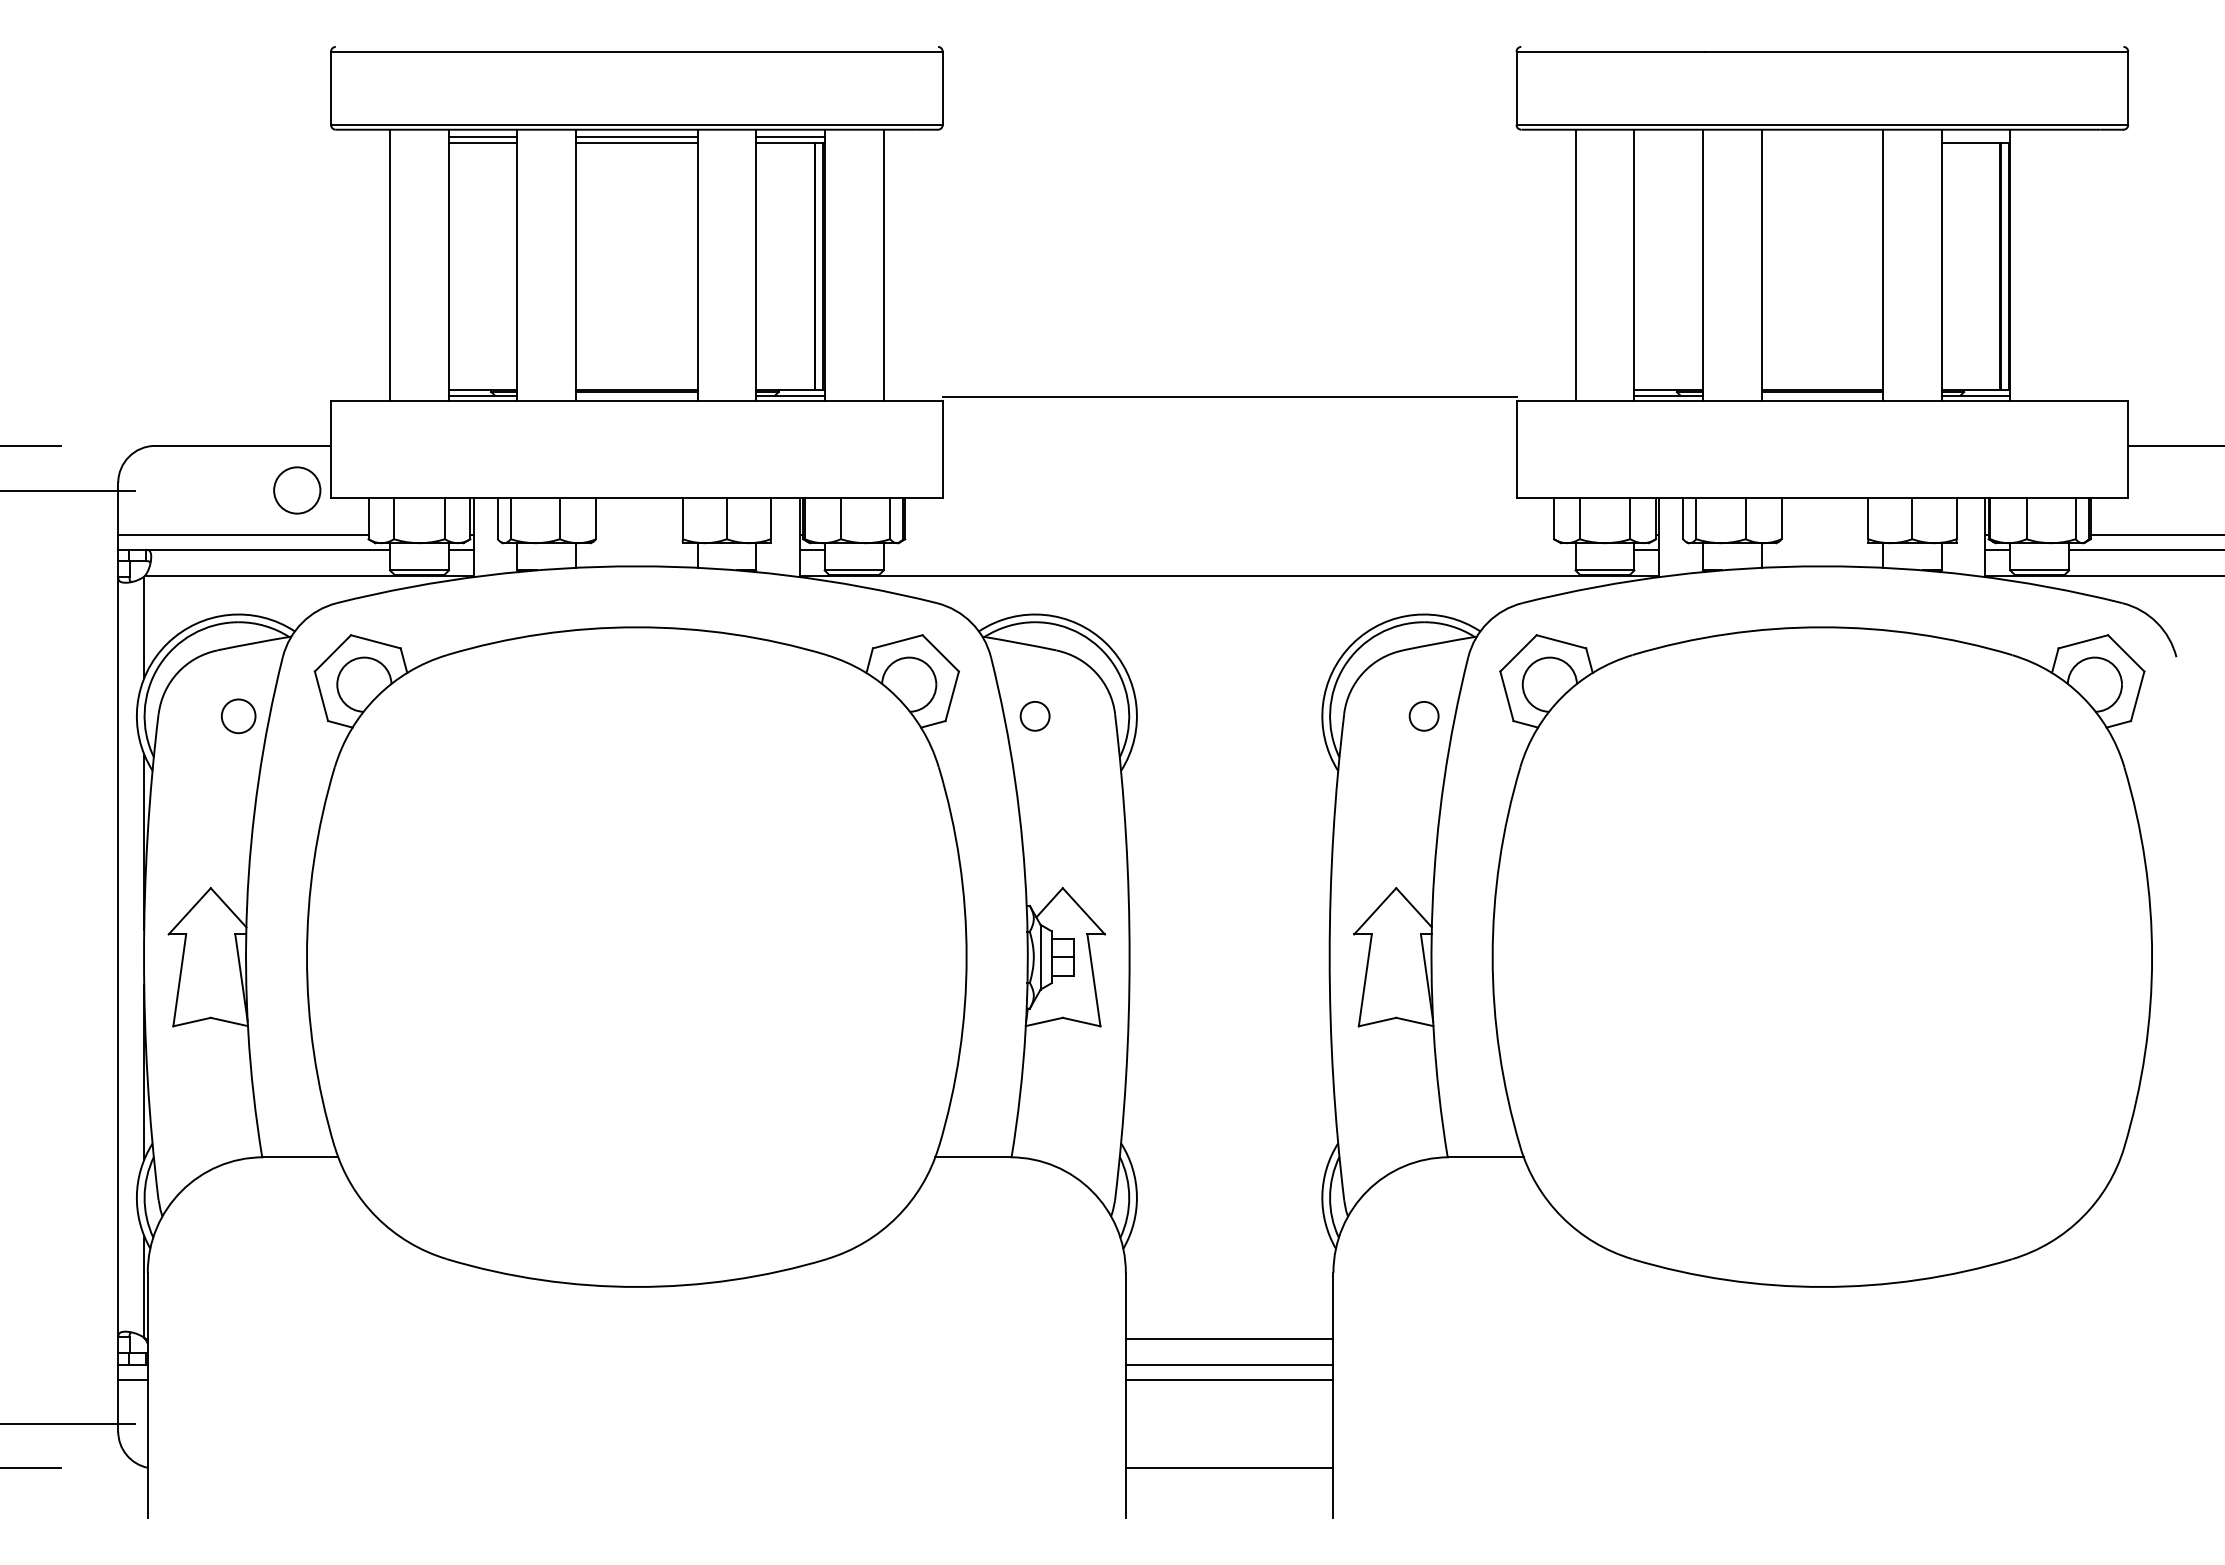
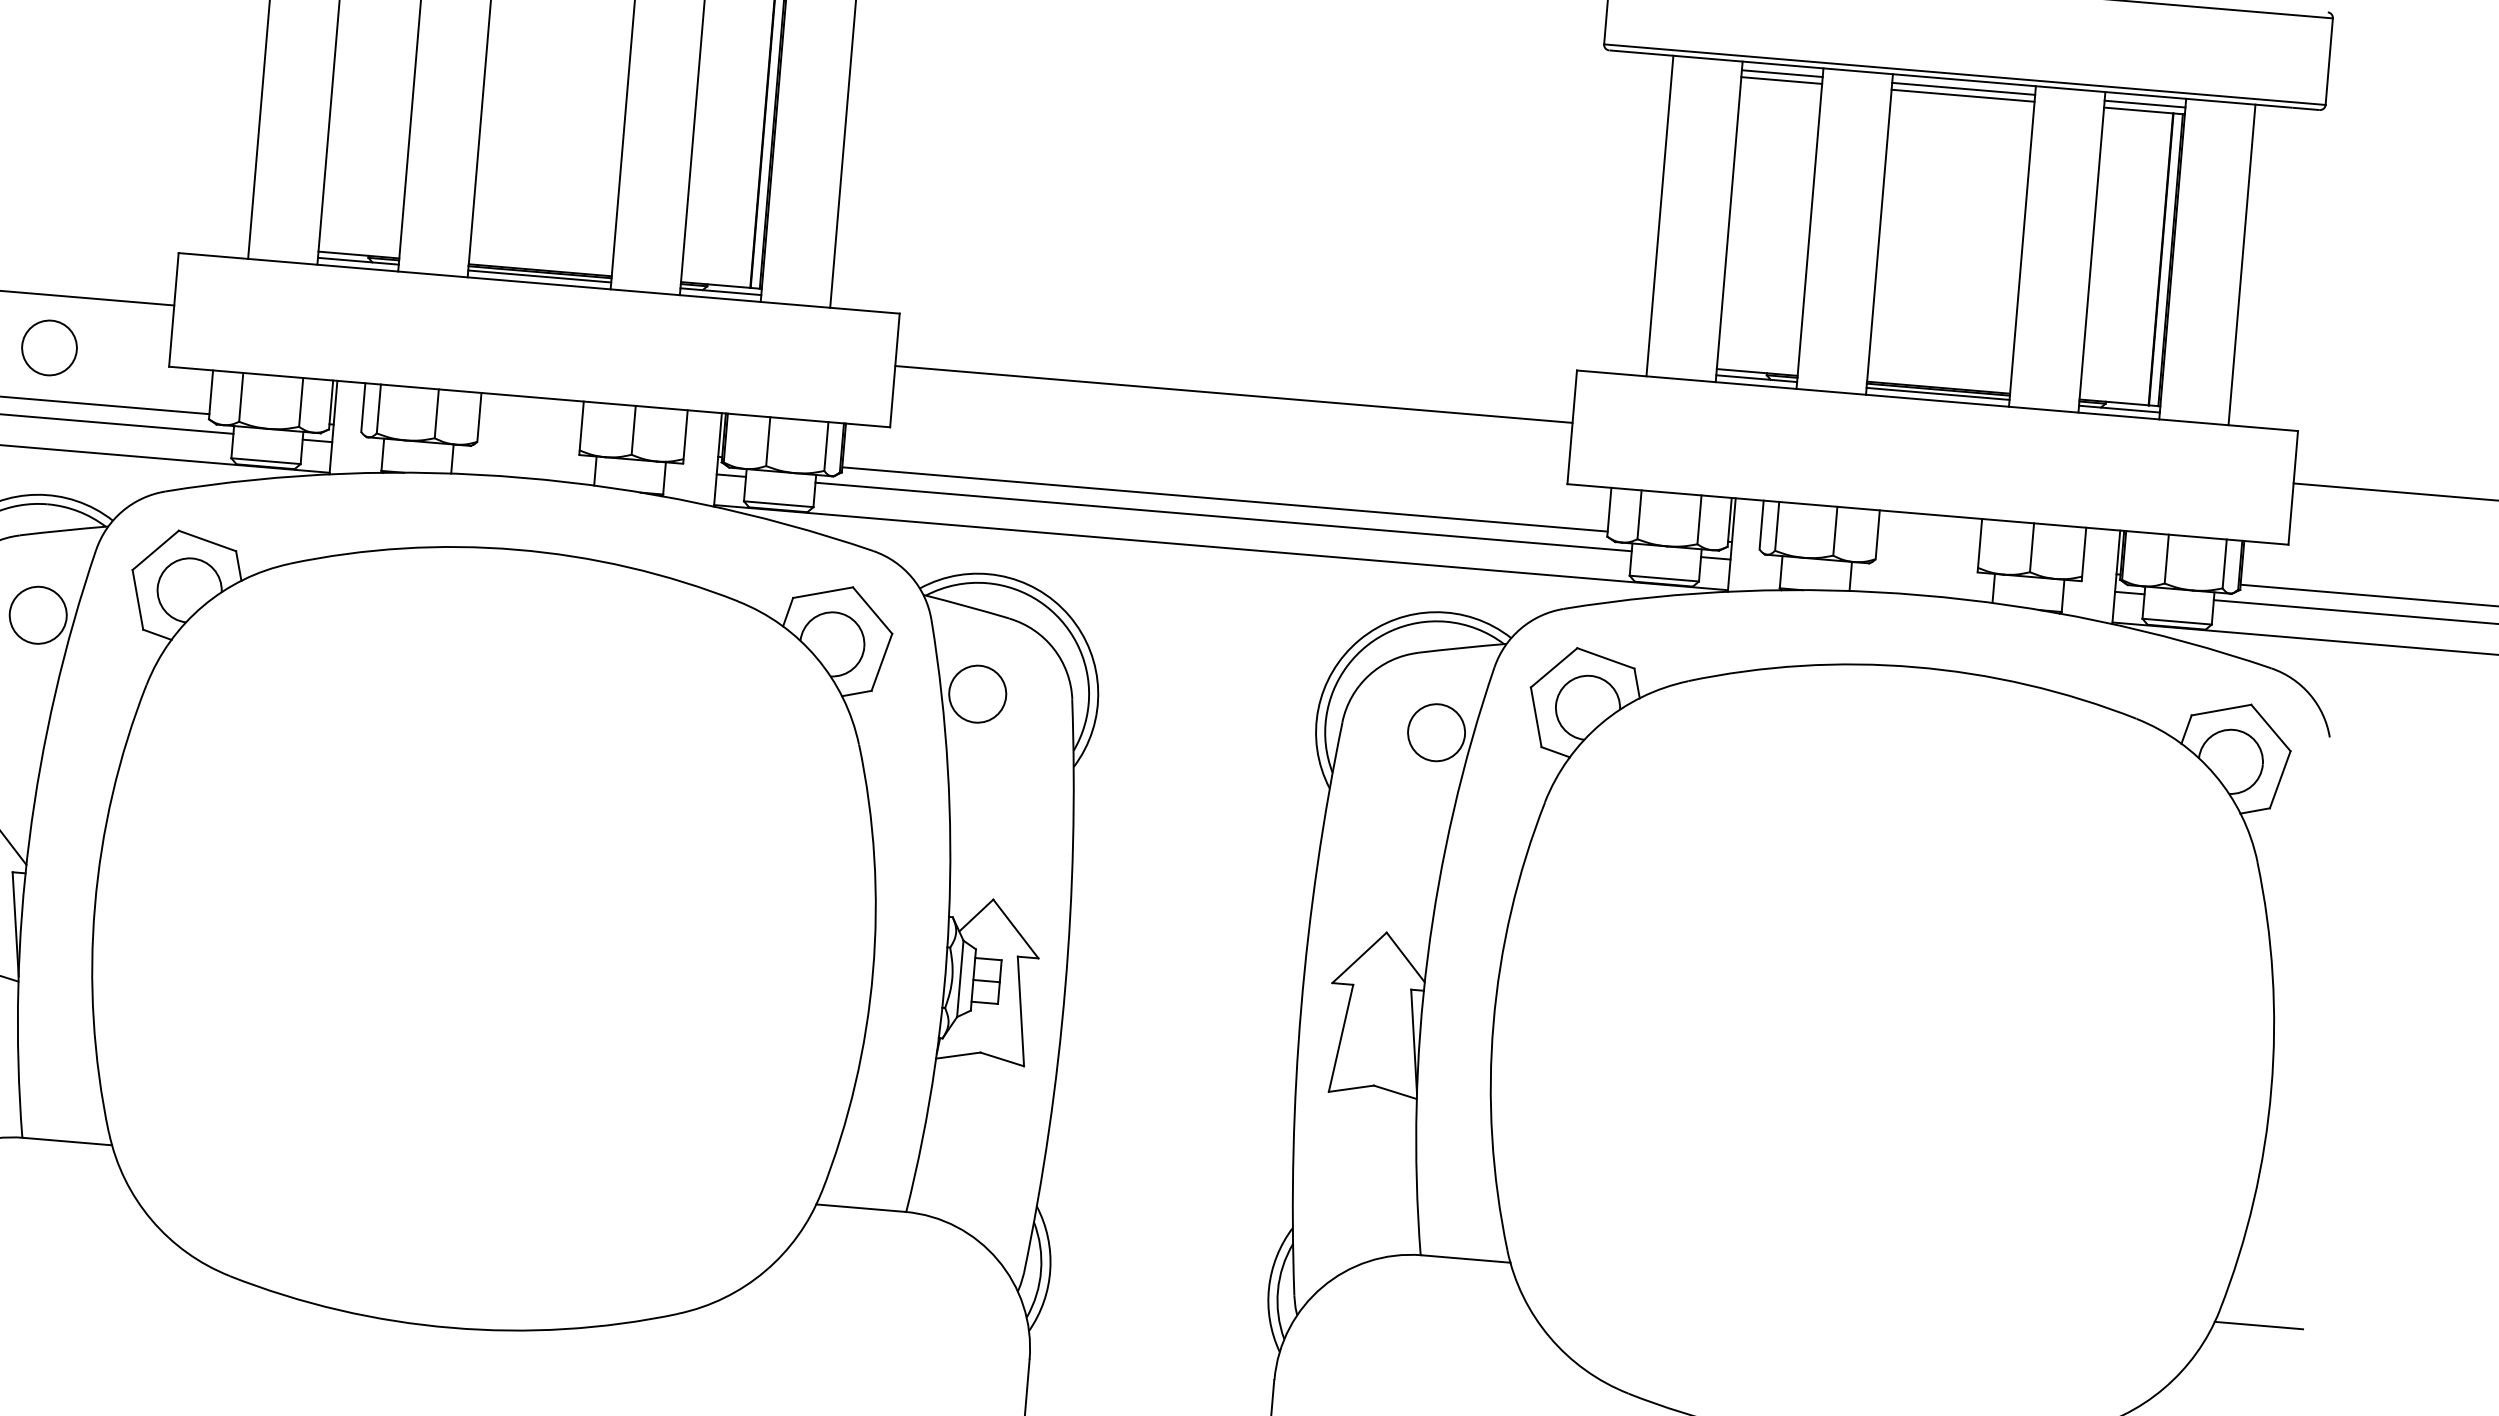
line: (1668, 137) -> (1782, 74), added
line: (1821, 137) -> (1962, 89), added
line: (1975, 137) -> (2144, 104), added
line: (1668, 142) -> (1781, 80), added
line: (1821, 142) -> (1962, 95), added
line: (2069, 265) -> (2242, 264), added
line: (636, 395) -> (539, 276), added
line: (1821, 395) -> (1937, 393), added
line: (1229, 396) -> (1233, 393), moved
circle: (297, 490) -> (49, 348), moved
line: (1229, 534) -> (1224, 498), added
line: (1229, 549) -> (1223, 516), added
circle: (238, 716) -> (38, 615), size x1.43
circle: (1035, 716) -> (978, 694), size x1.67
circle: (1424, 716) -> (1436, 732), size x1.67
line: (2157, 1157) -> (2257, 1325), added

